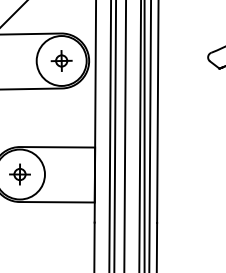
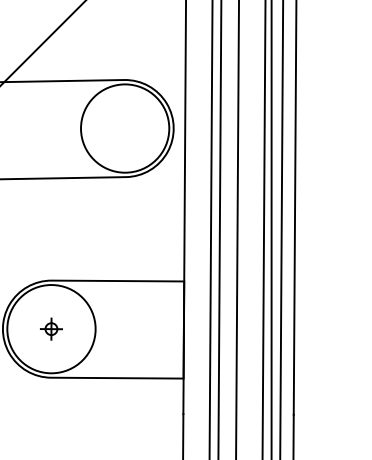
part: (61, 60) -> (124, 127), removed
part: (19, 174) -> (50, 329), size x0.6

